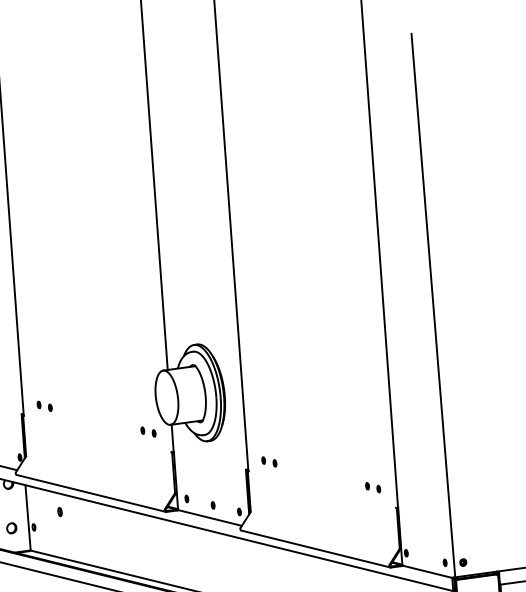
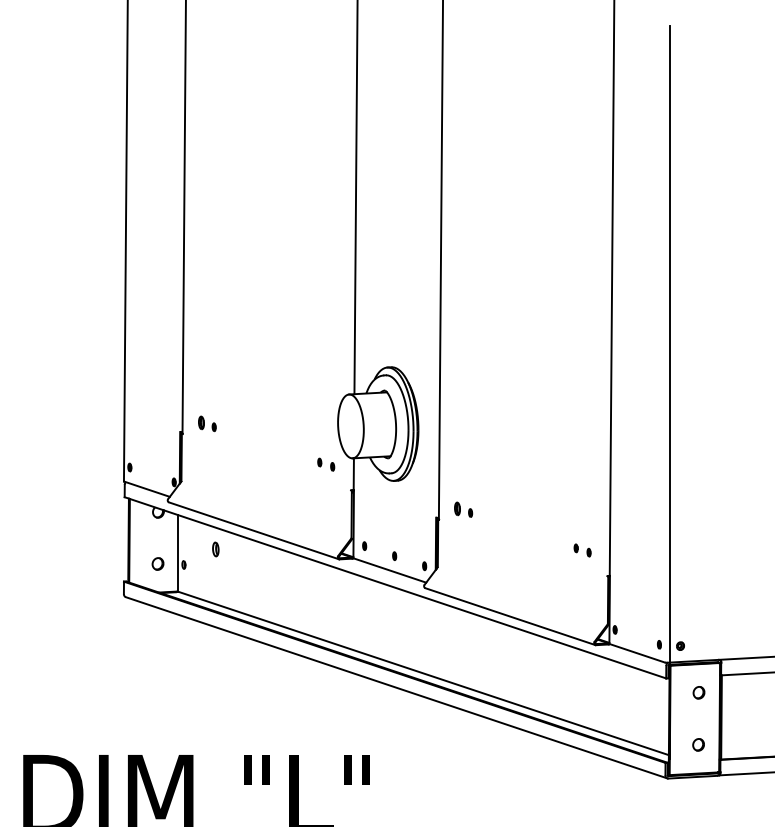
part: (38, 404) -> (200, 422), size x1.6
part: (263, 460) -> (457, 508), size x1.6
part: (59, 512) -> (215, 549), size x1.4

